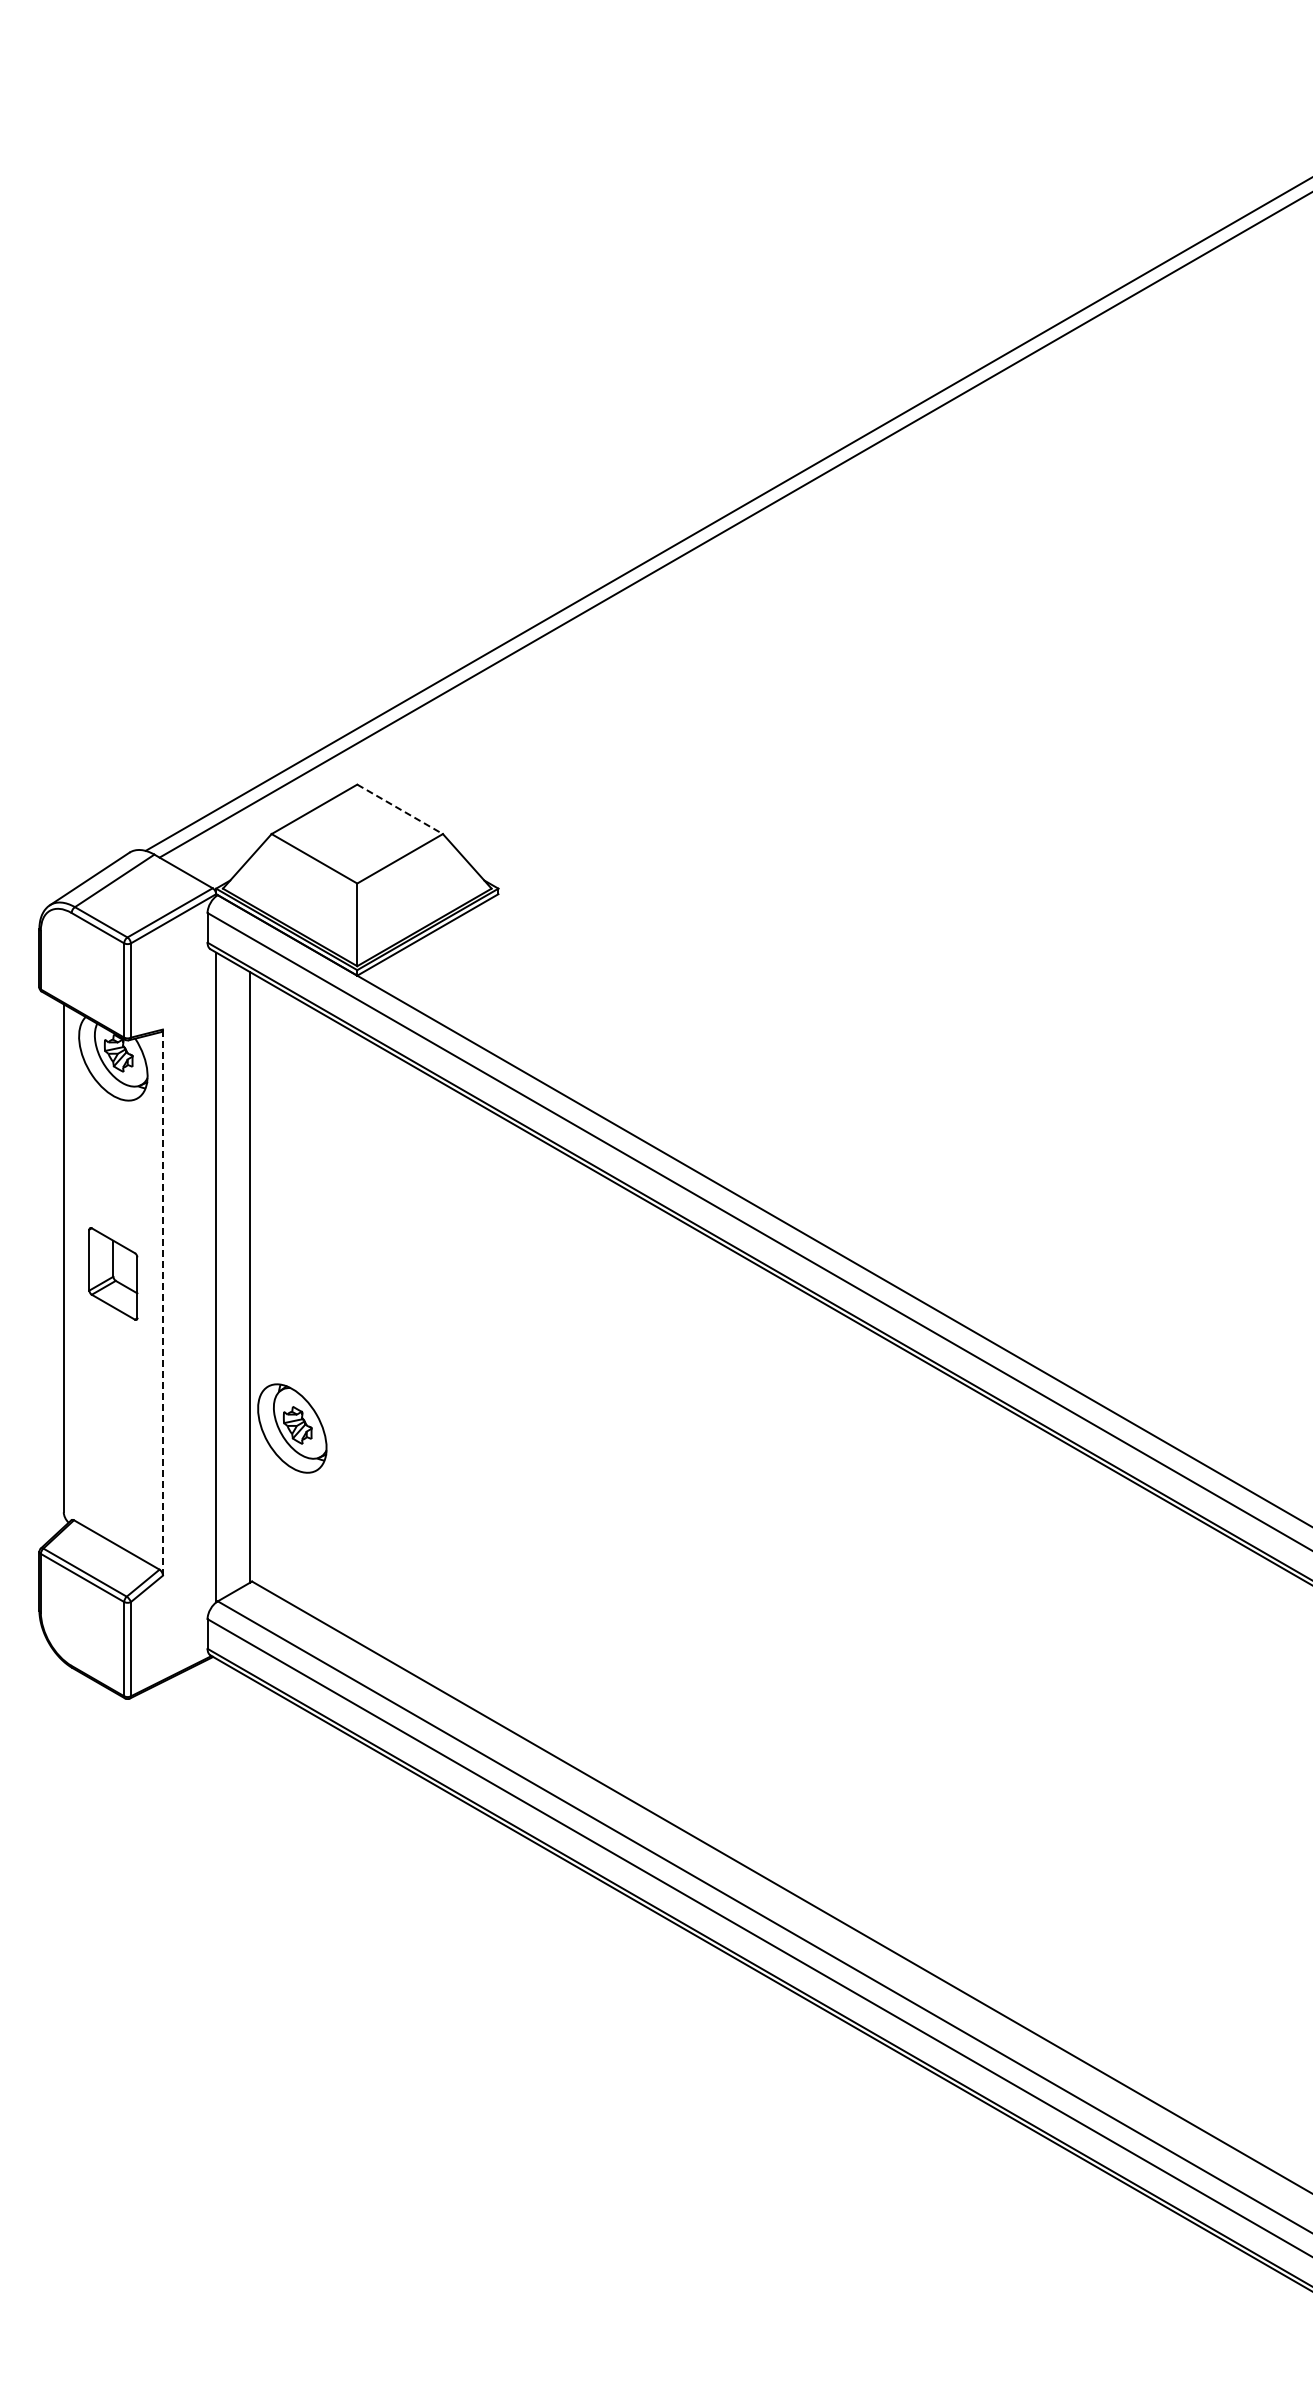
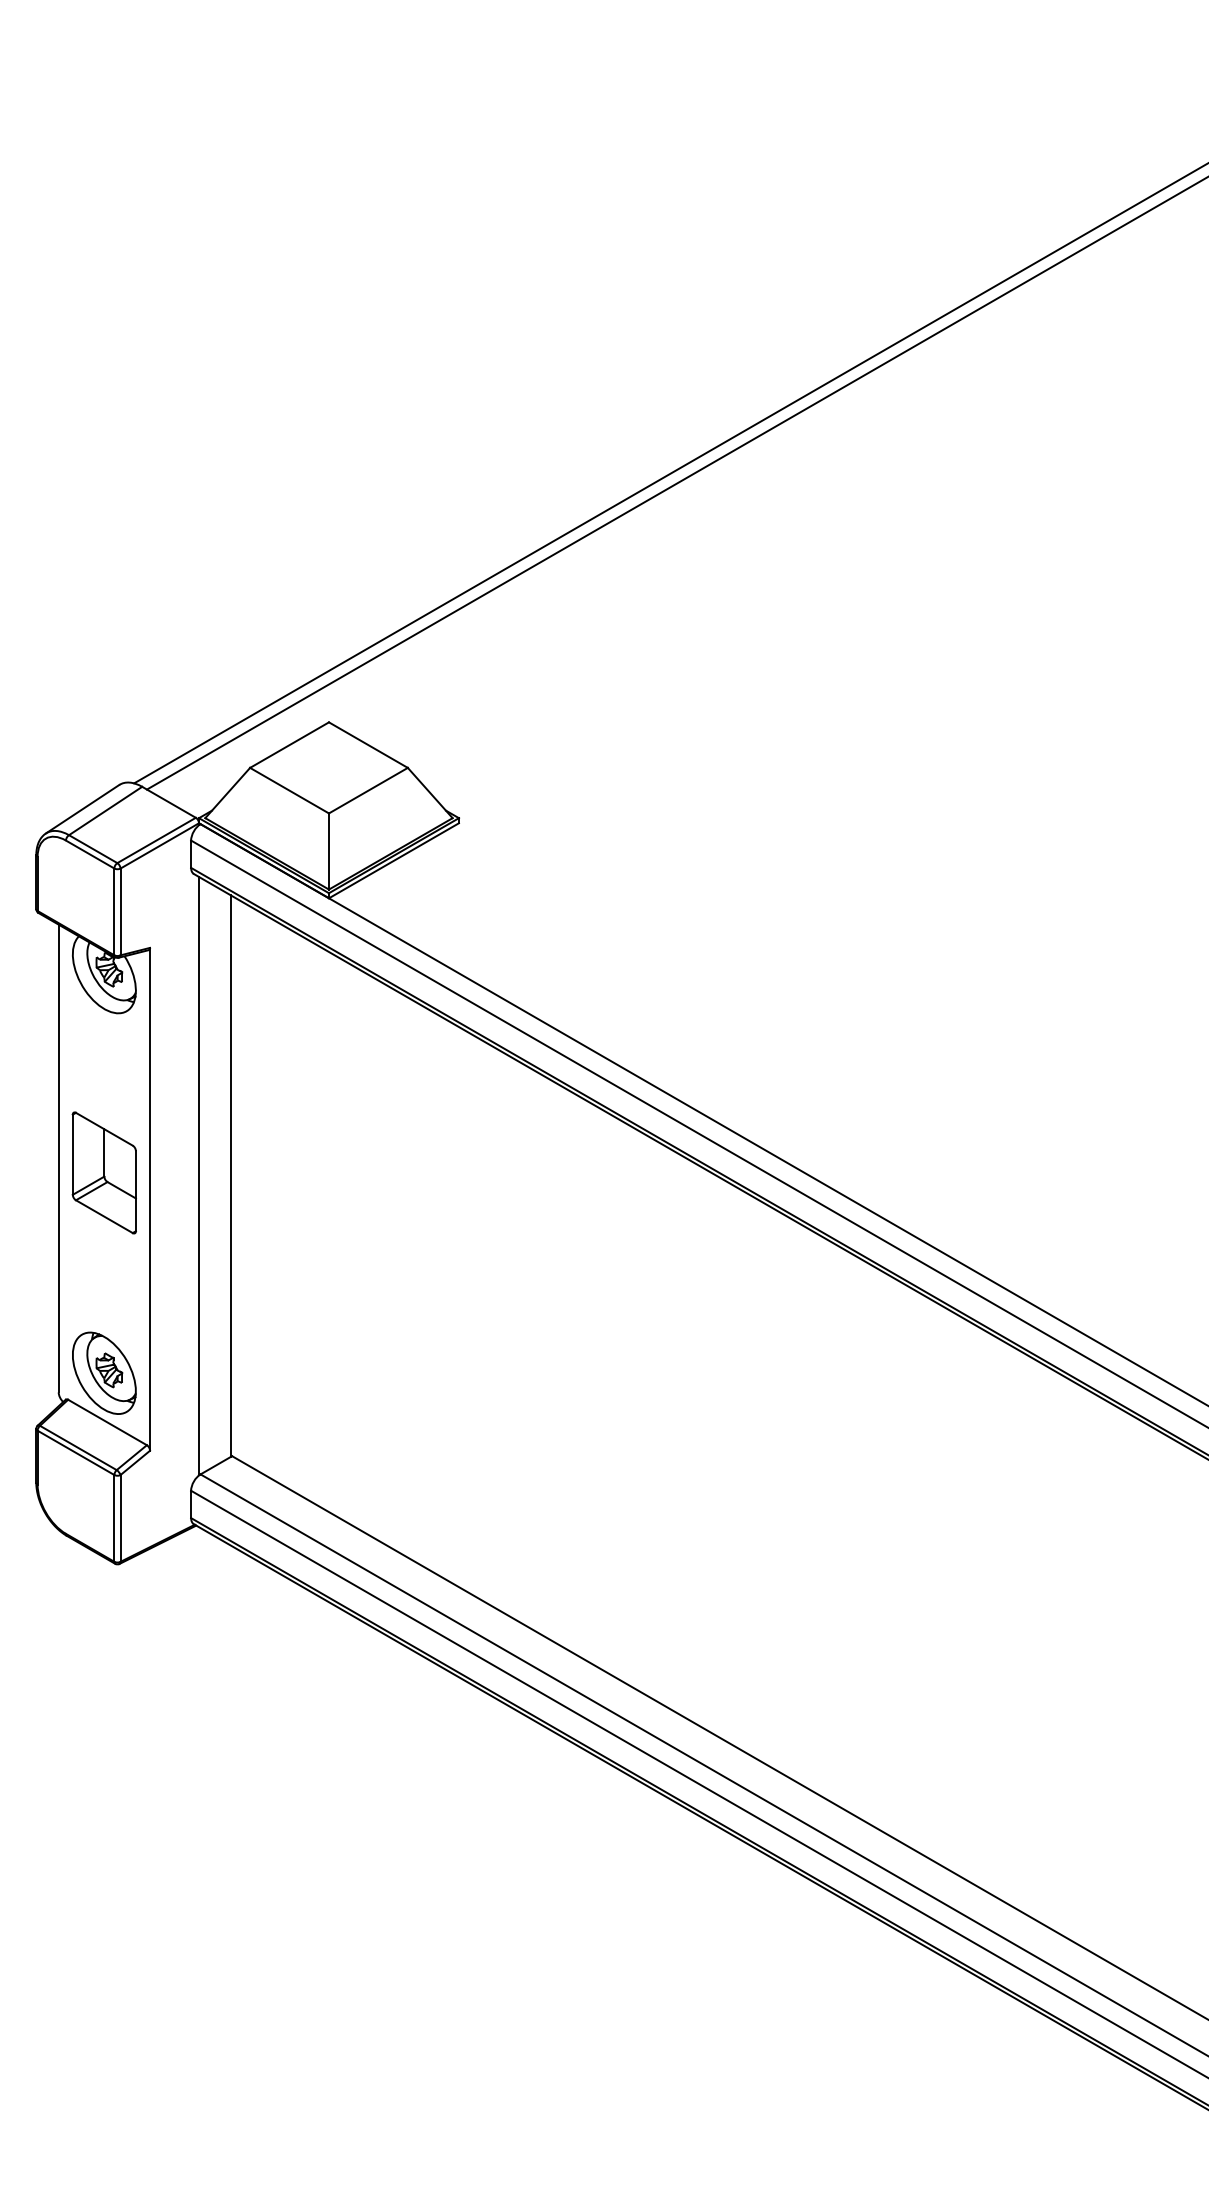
line: (400, 809) -> (368, 745), dashed -> solid
part: (113, 1273) -> (104, 1172), size x1.43
line: (162, 1302) -> (149, 1199), dashed -> solid
part: (292, 1428) -> (104, 1373), moved

